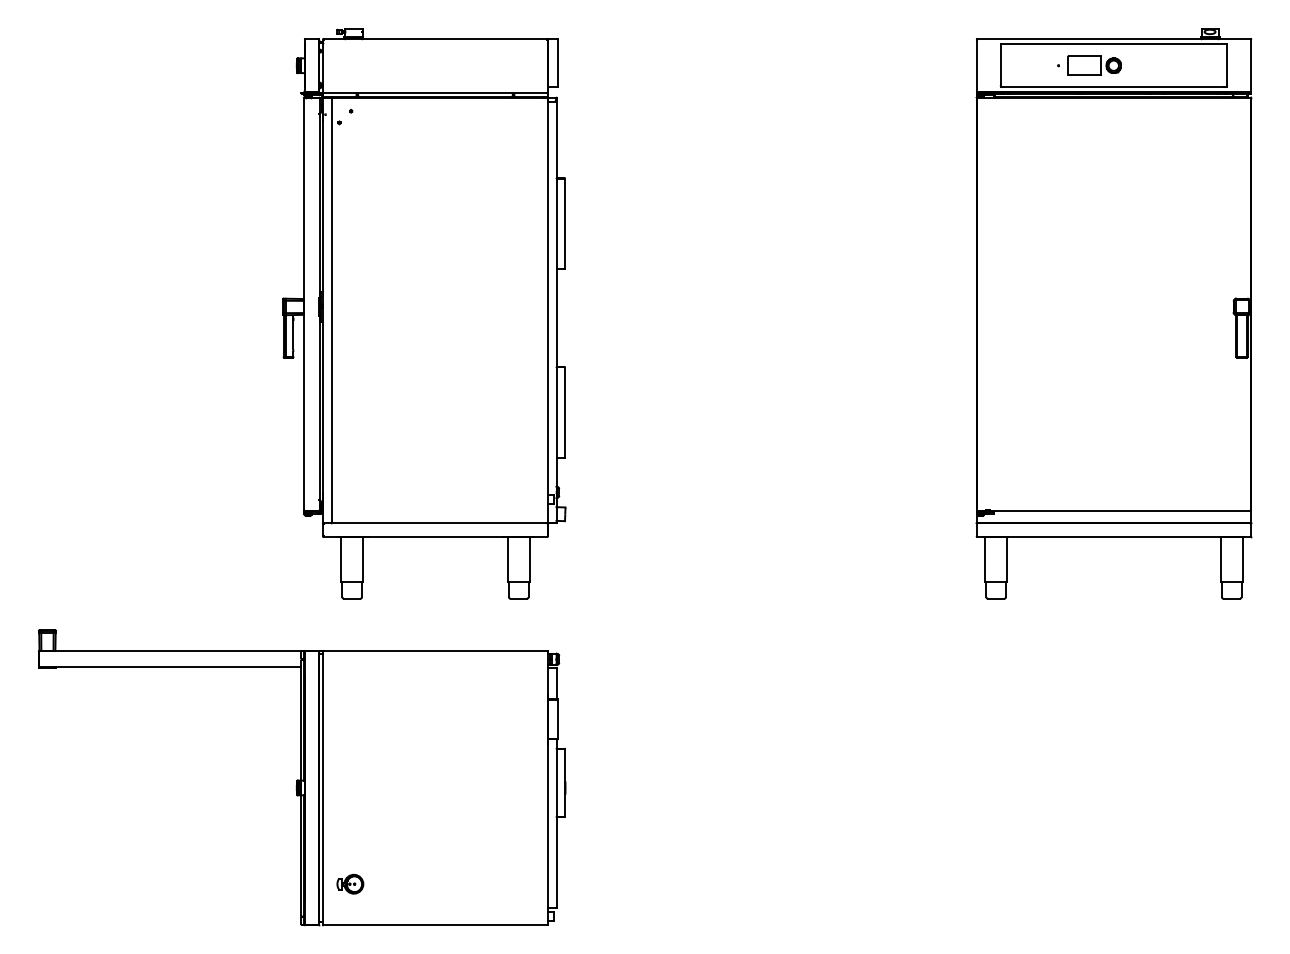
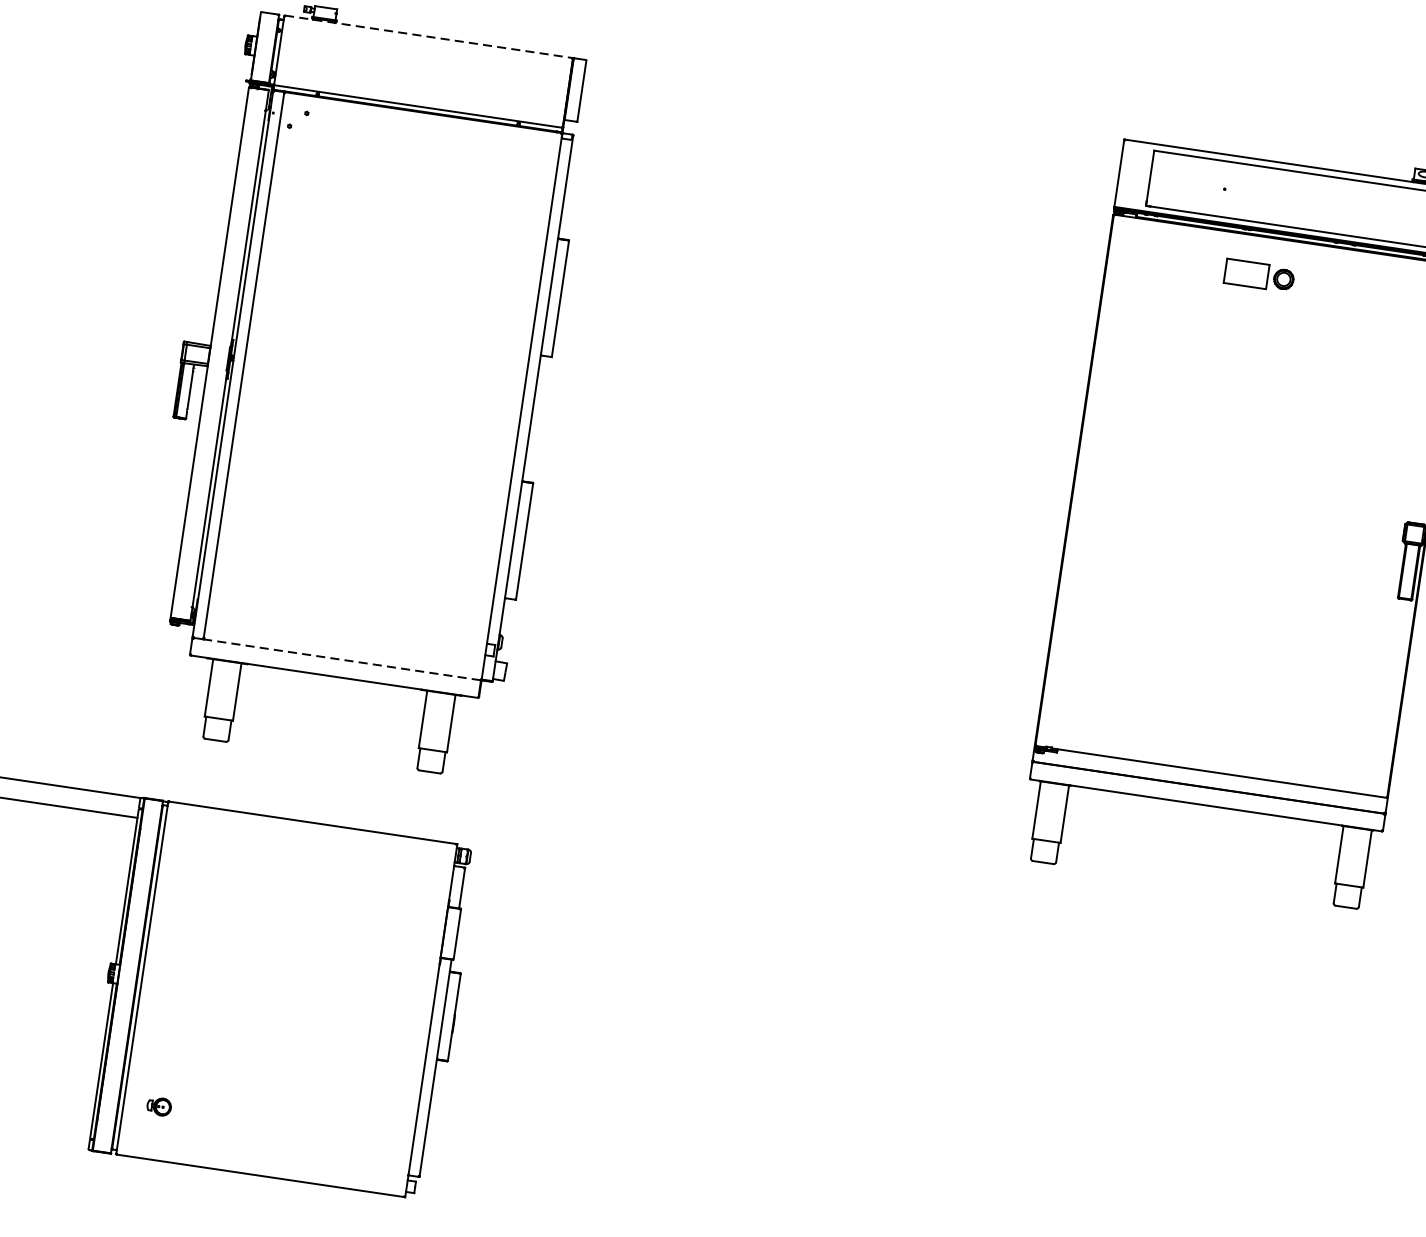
line: (435, 39) -> (428, 37), solid -> dashed
part: (1094, 65) -> (1259, 275), moved
line: (439, 523) -> (342, 660), solid -> dashed
part: (350, 883) -> (159, 1105), size x0.7

